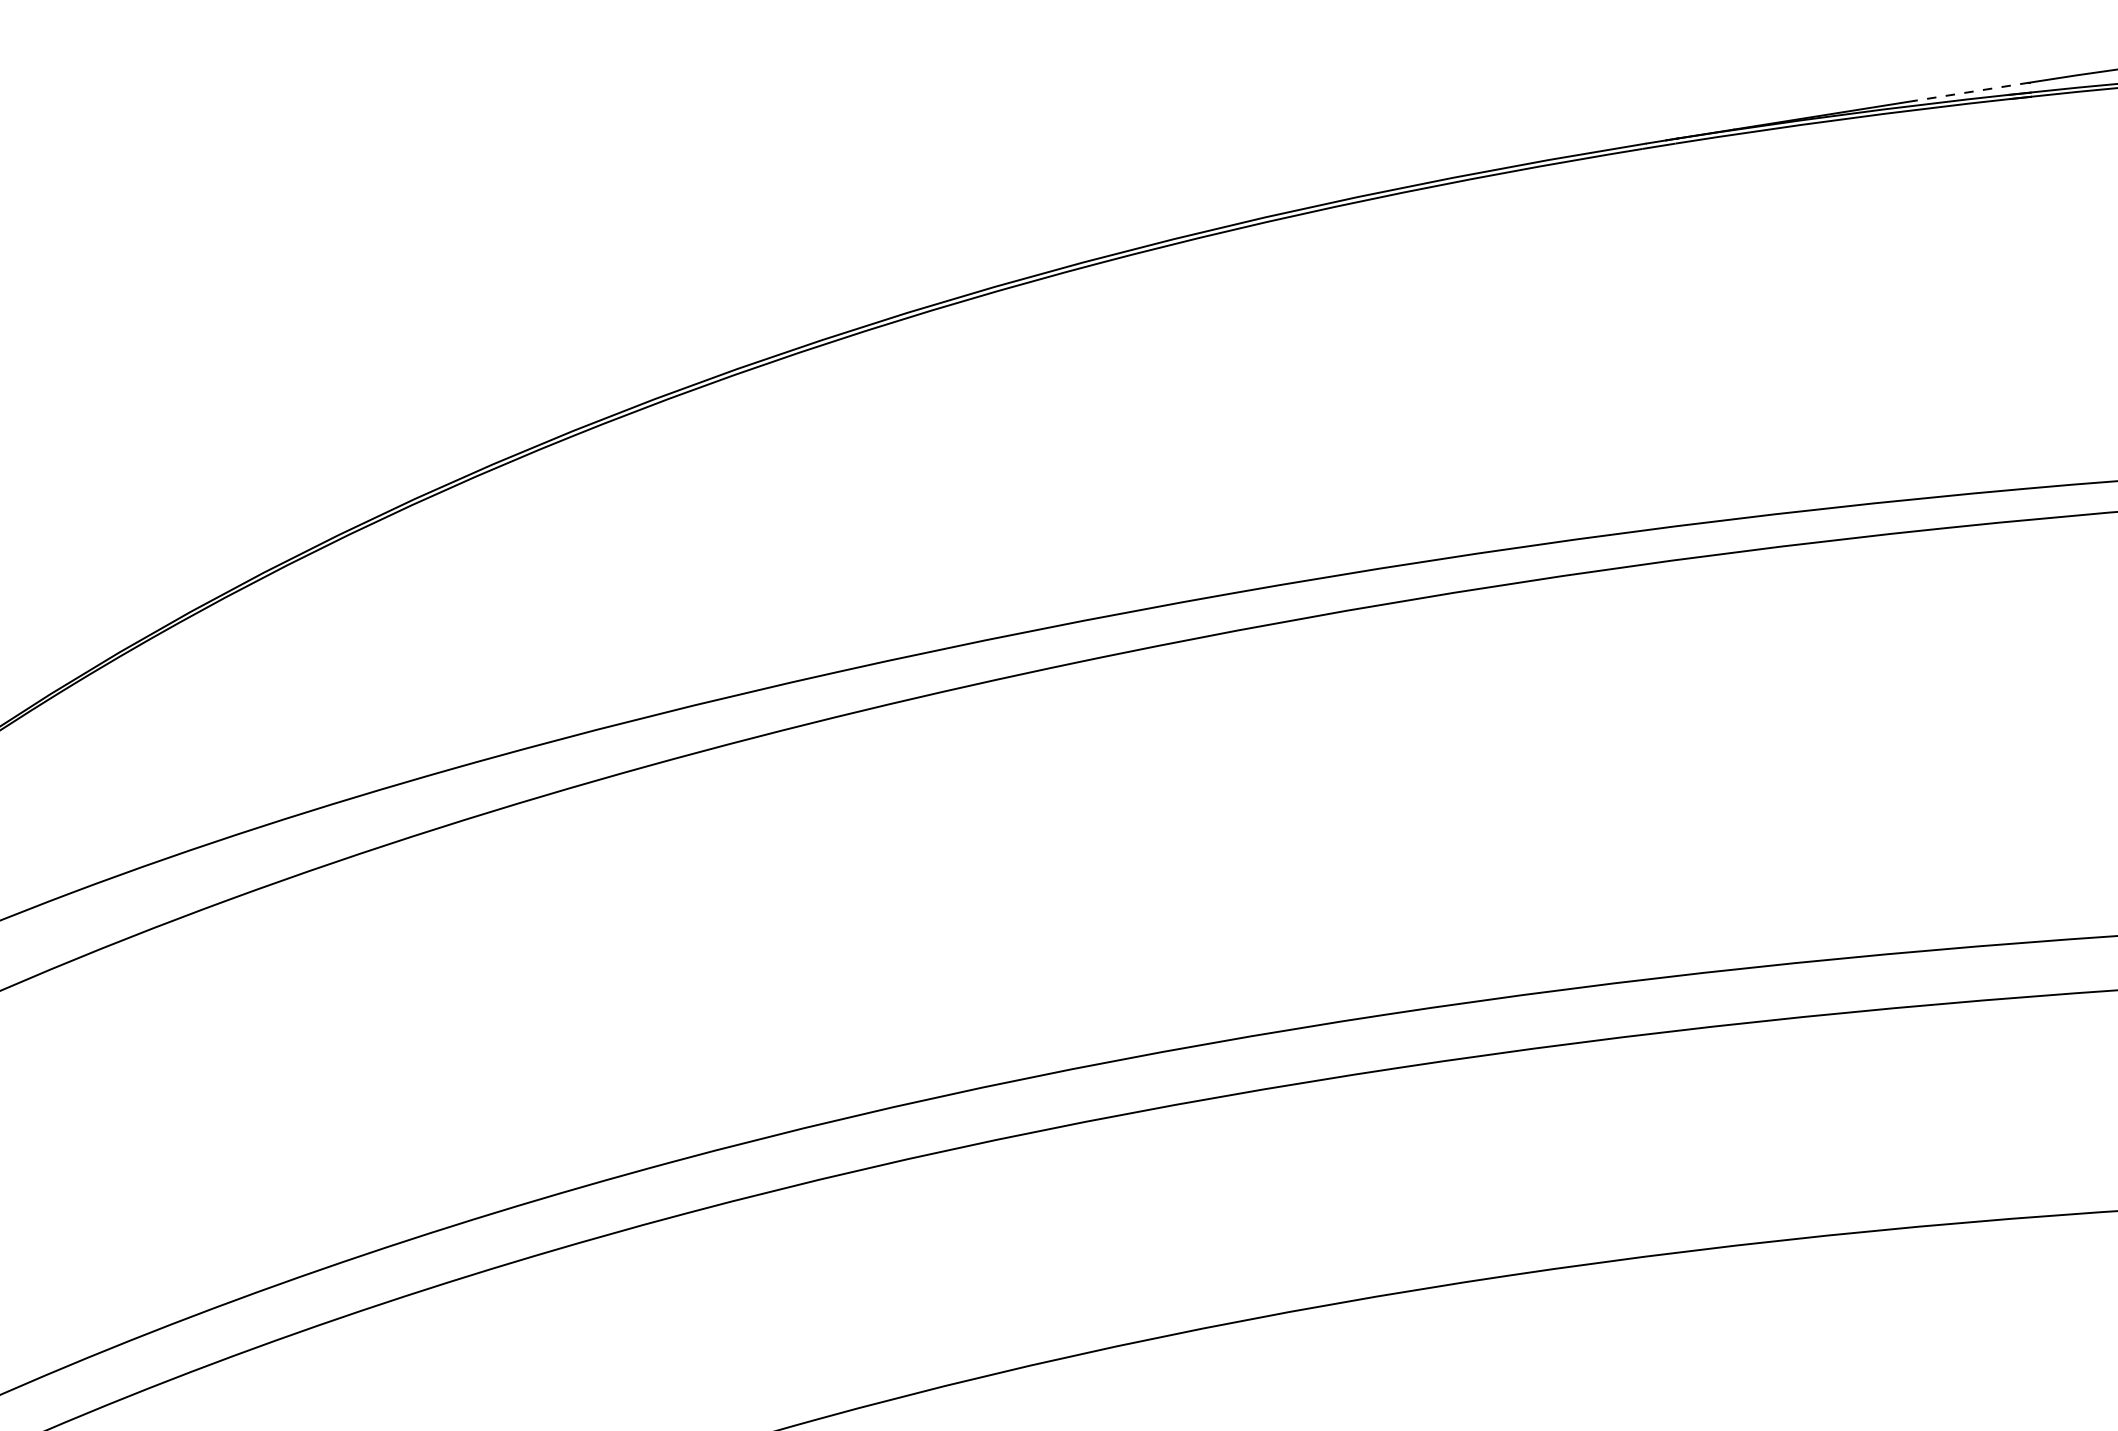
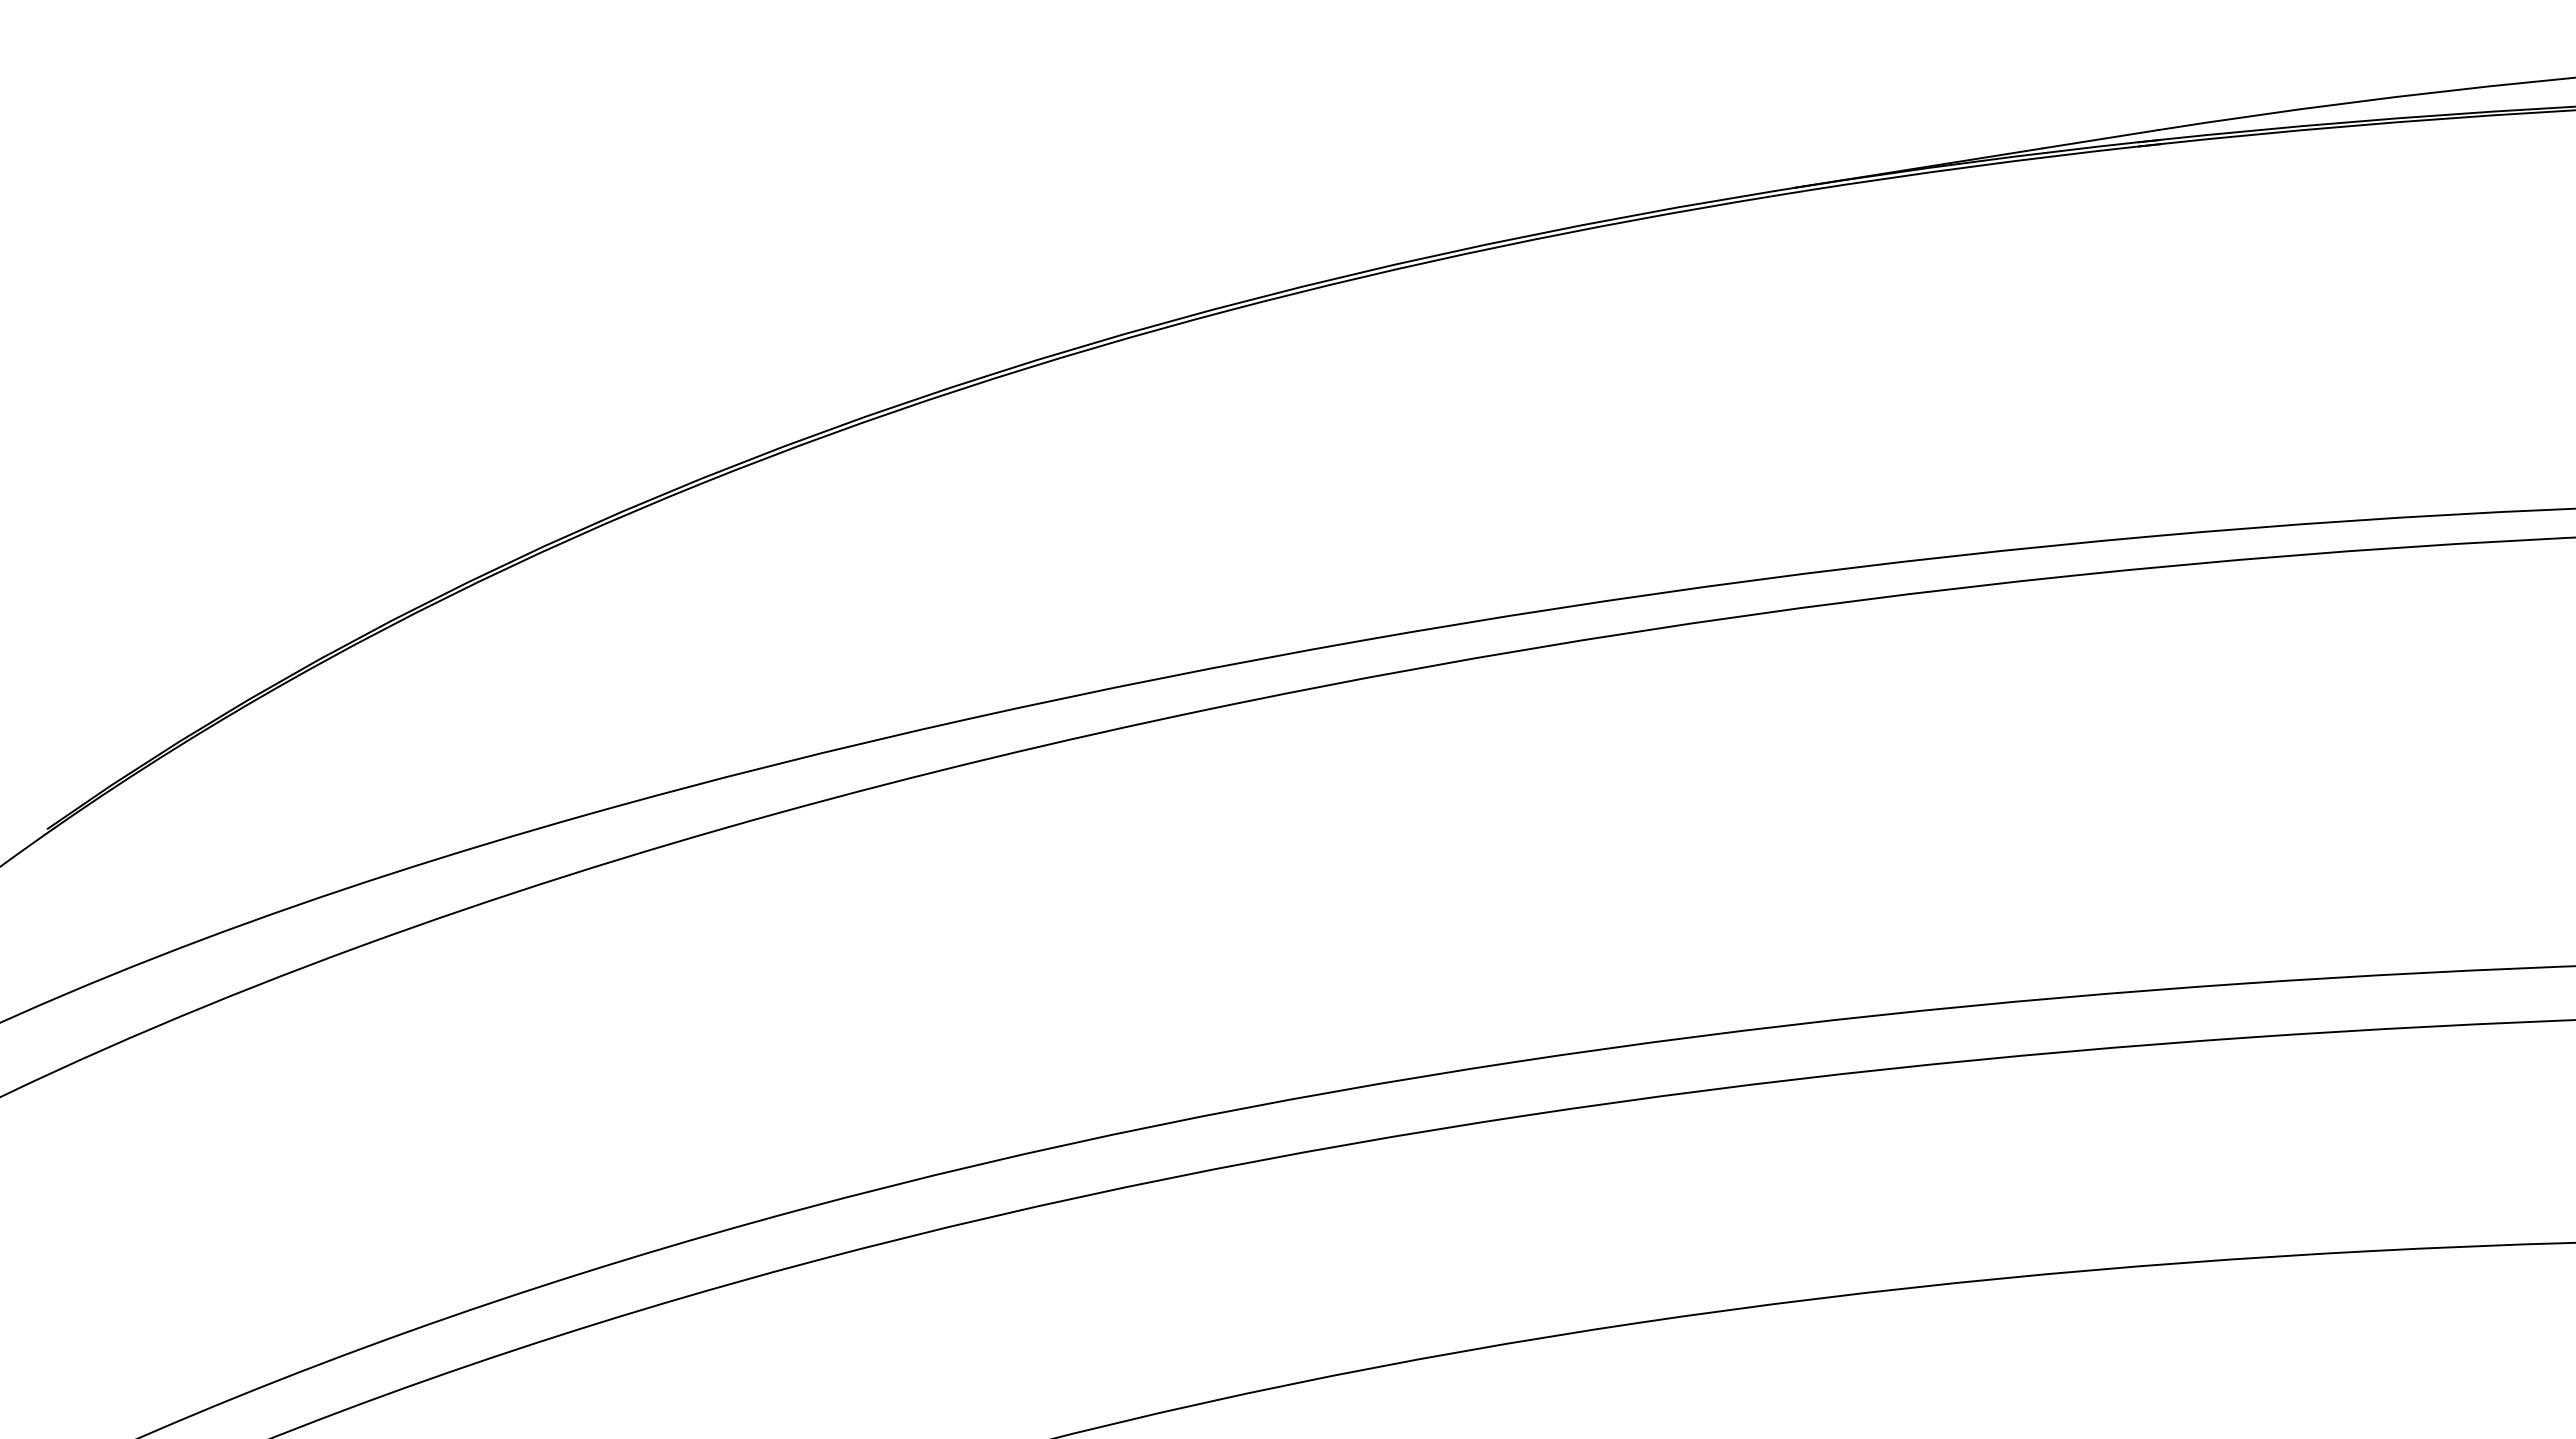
line: (1971, 92) -> (2100, 139), dashed -> solid

